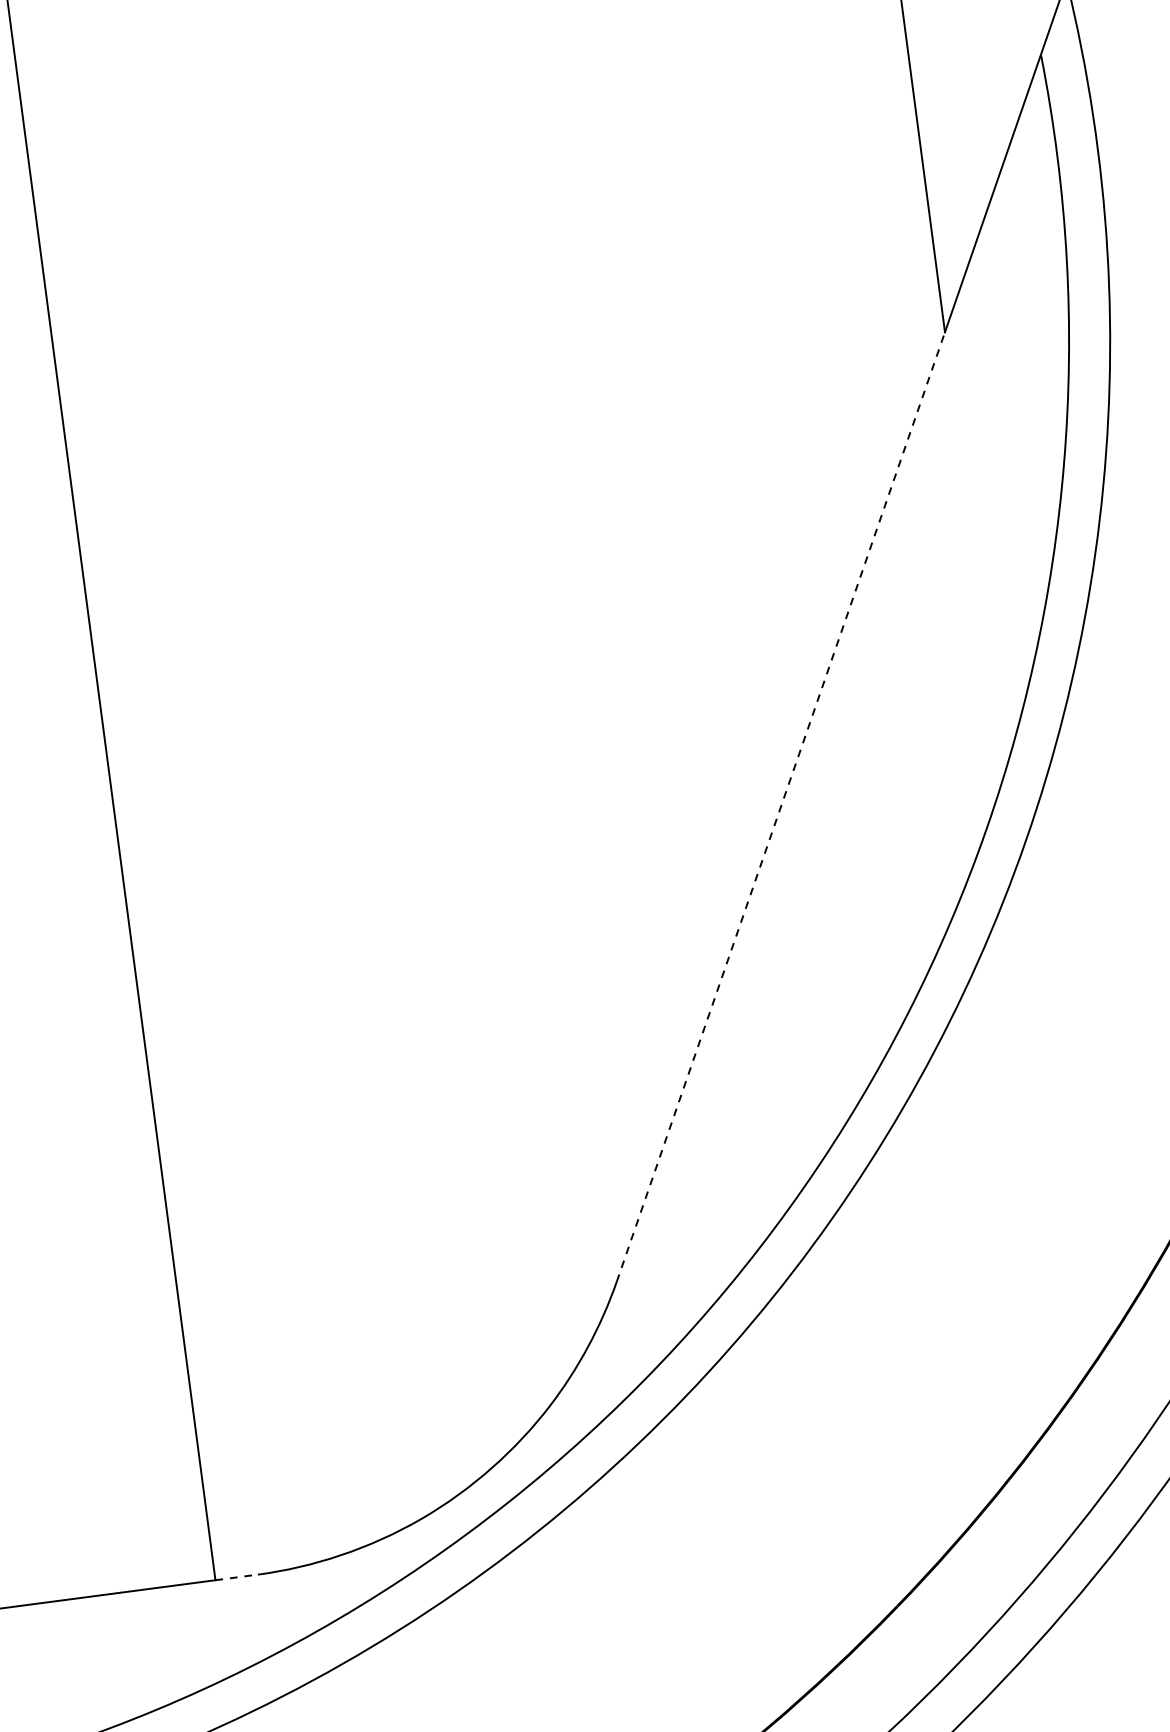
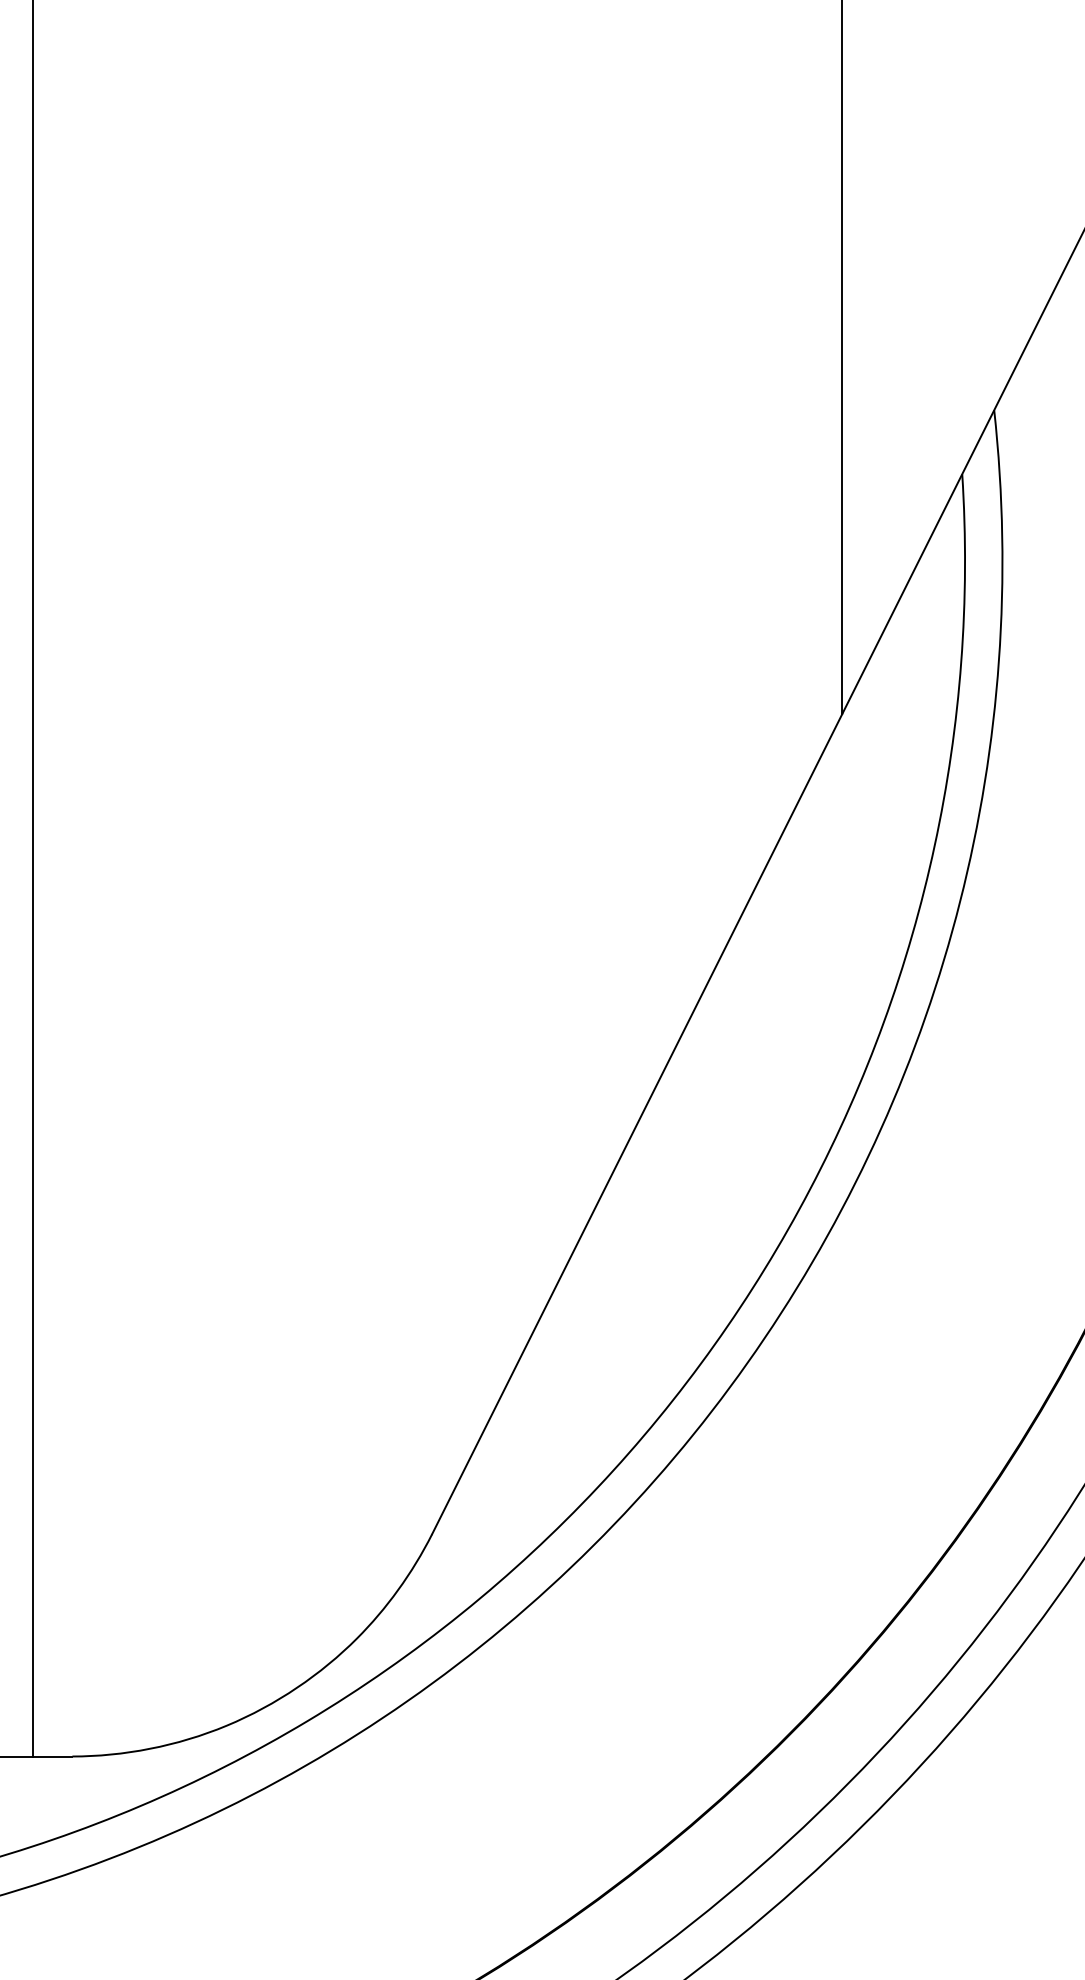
line: (781, 806) -> (637, 1123), dashed -> solid
line: (236, 1577) -> (52, 1756), dashed -> solid

